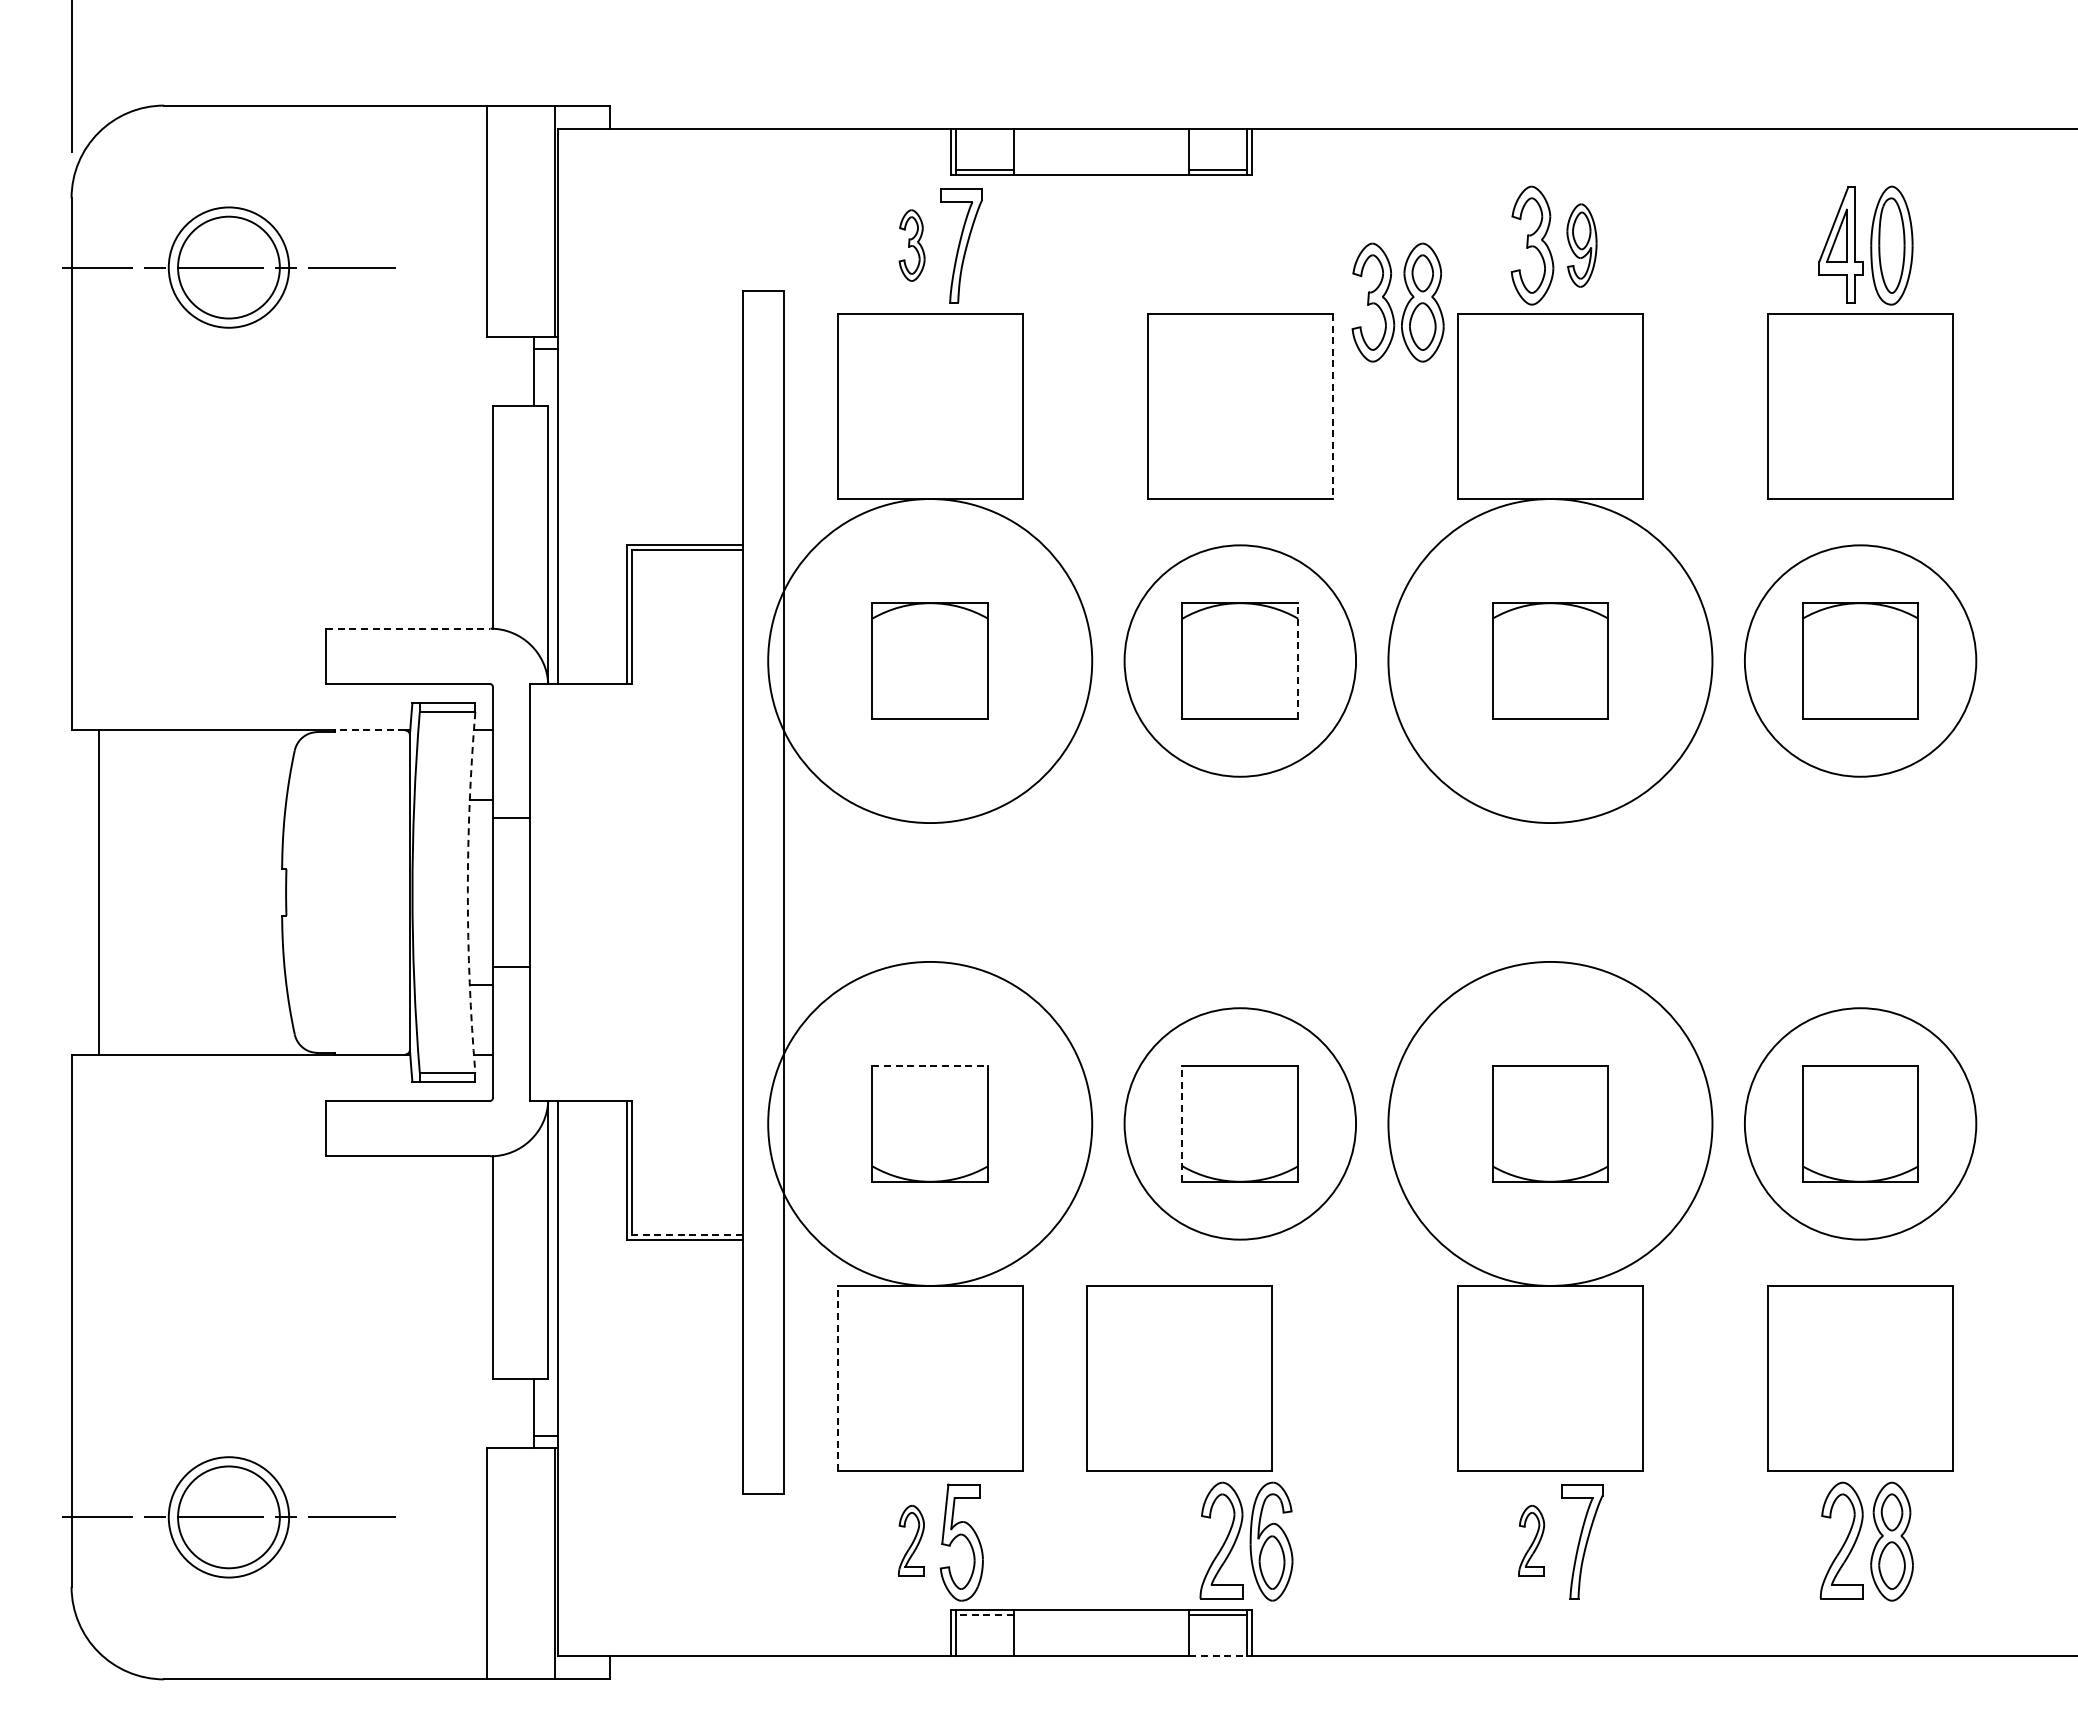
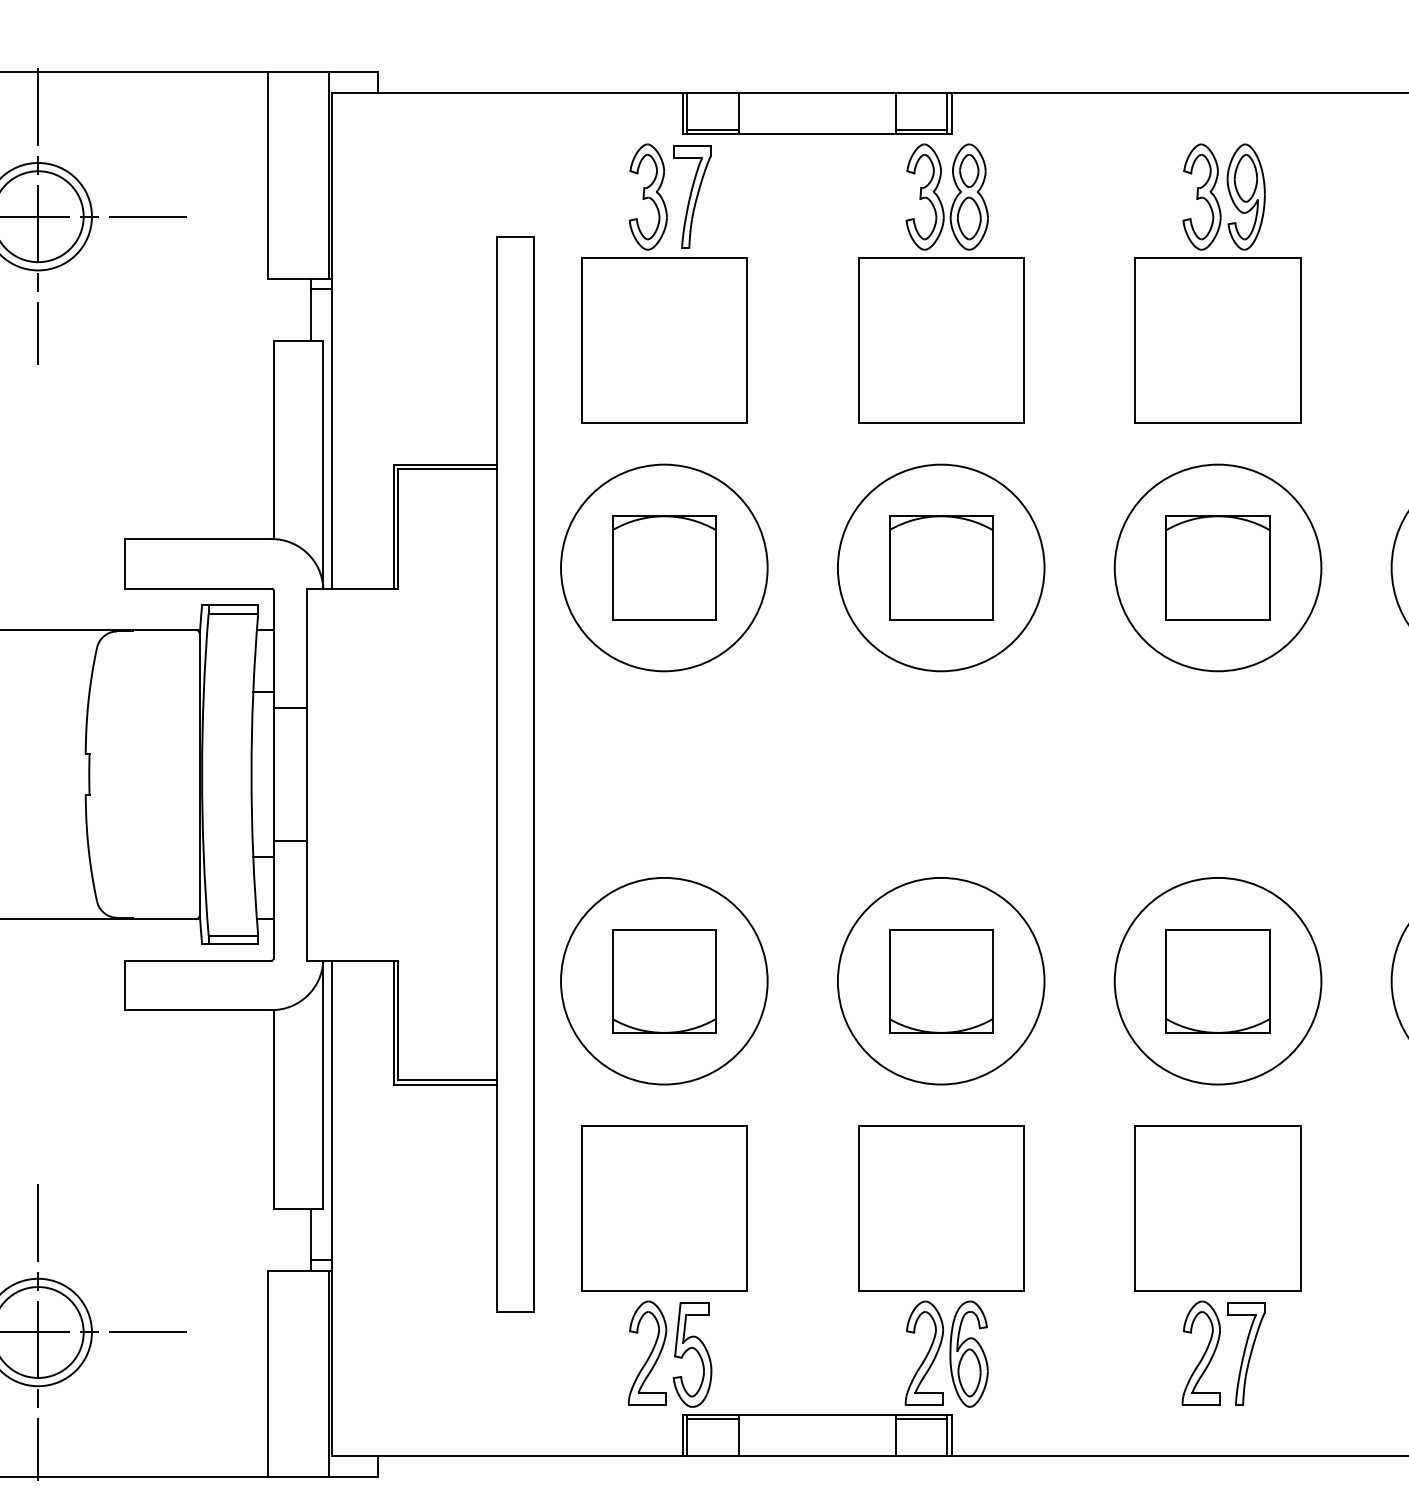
part: (911, 245) -> (647, 196), size x1.67
part: (1581, 245) -> (1245, 196), size x1.43
line: (228, 267) -> (37, 216), added
part: (1390, 305) -> (940, 199), moved
line: (1332, 406) -> (1023, 340), dashed -> solid
line: (408, 628) -> (198, 538), dashed -> solid
circle: (929, 660) -> (663, 567), size x0.71
circle: (1550, 660) -> (1218, 567), size x0.71
line: (1298, 661) -> (993, 568), dashed -> solid
line: (370, 730) -> (164, 629), dashed -> solid
arc: (467, 892) -> (251, 774), dashed -> solid
line: (930, 1066) -> (664, 929), dashed -> solid
circle: (929, 1123) -> (663, 980), size x0.71
line: (1182, 1123) -> (889, 980), dashed -> solid
circle: (1550, 1123) -> (1218, 980), size x0.71
line: (687, 1235) -> (447, 1080), dashed -> solid
line: (837, 1378) -> (581, 1208), dashed -> solid
part: (1179, 1378) -> (941, 1208), moved
line: (228, 1517) -> (37, 1332), added
part: (911, 1540) -> (647, 1353), size x1.67
part: (1531, 1540) -> (1201, 1353), size x1.67
line: (984, 1614) -> (712, 1419), dashed -> solid
line: (1218, 1656) -> (921, 1456), dashed -> solid

